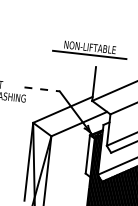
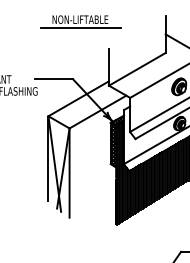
part: (90, 49) -> (80, 21), moved
line: (42, 89) -> (54, 79), dashed -> solid
hatch: (90, 156) -> (113, 145), added

